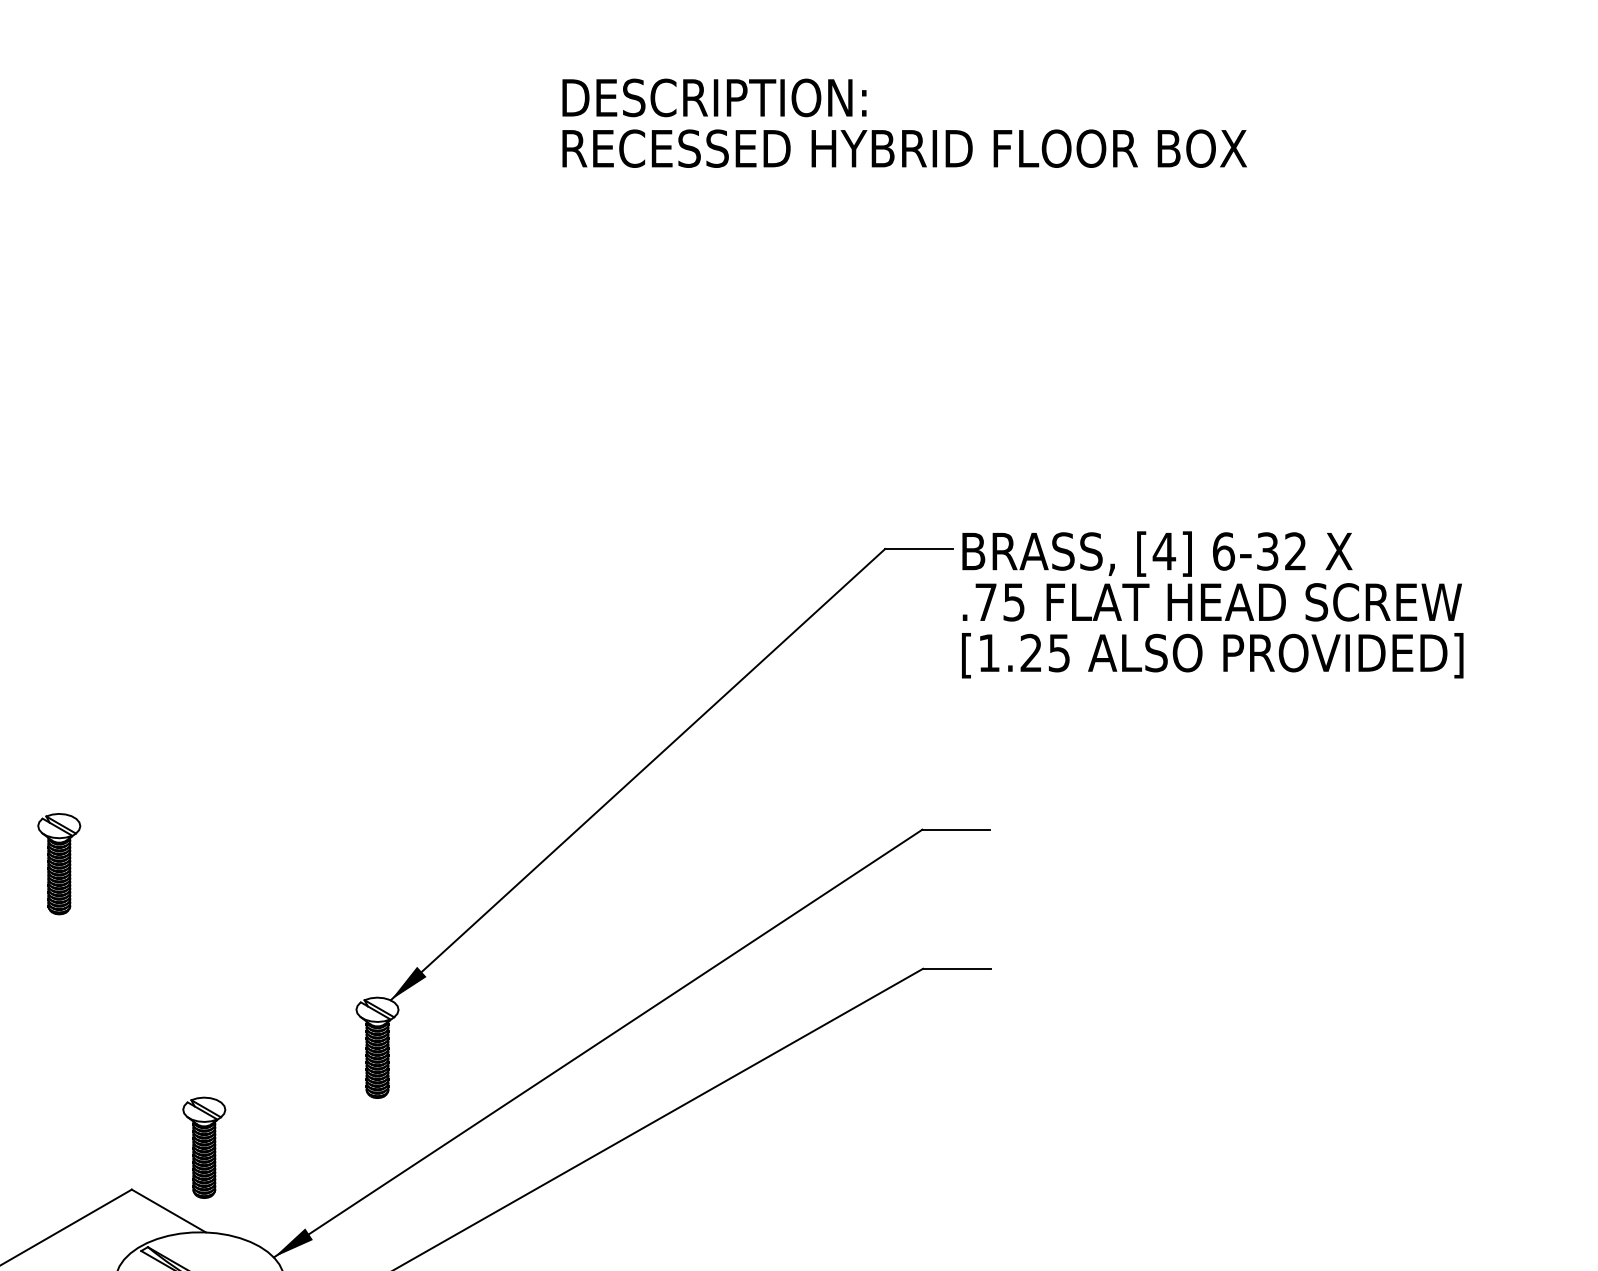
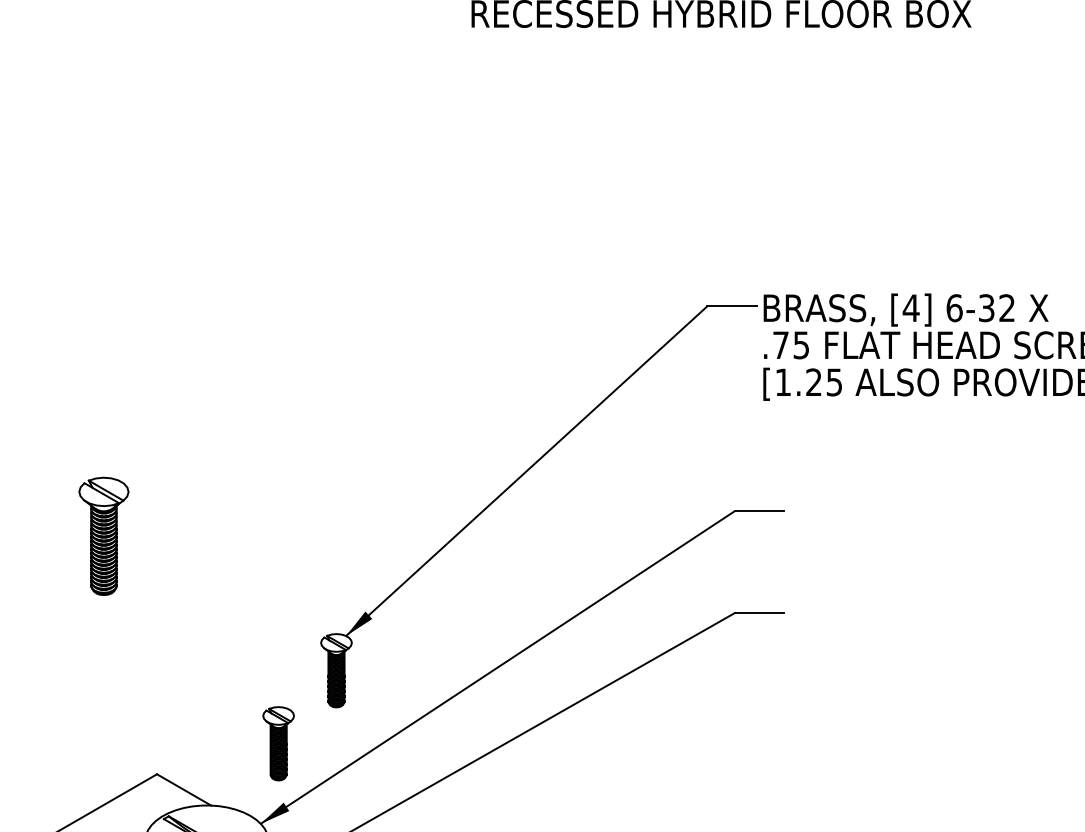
part: (59, 864) -> (104, 536), size x1.6
part: (204, 1147) -> (278, 743), moved

